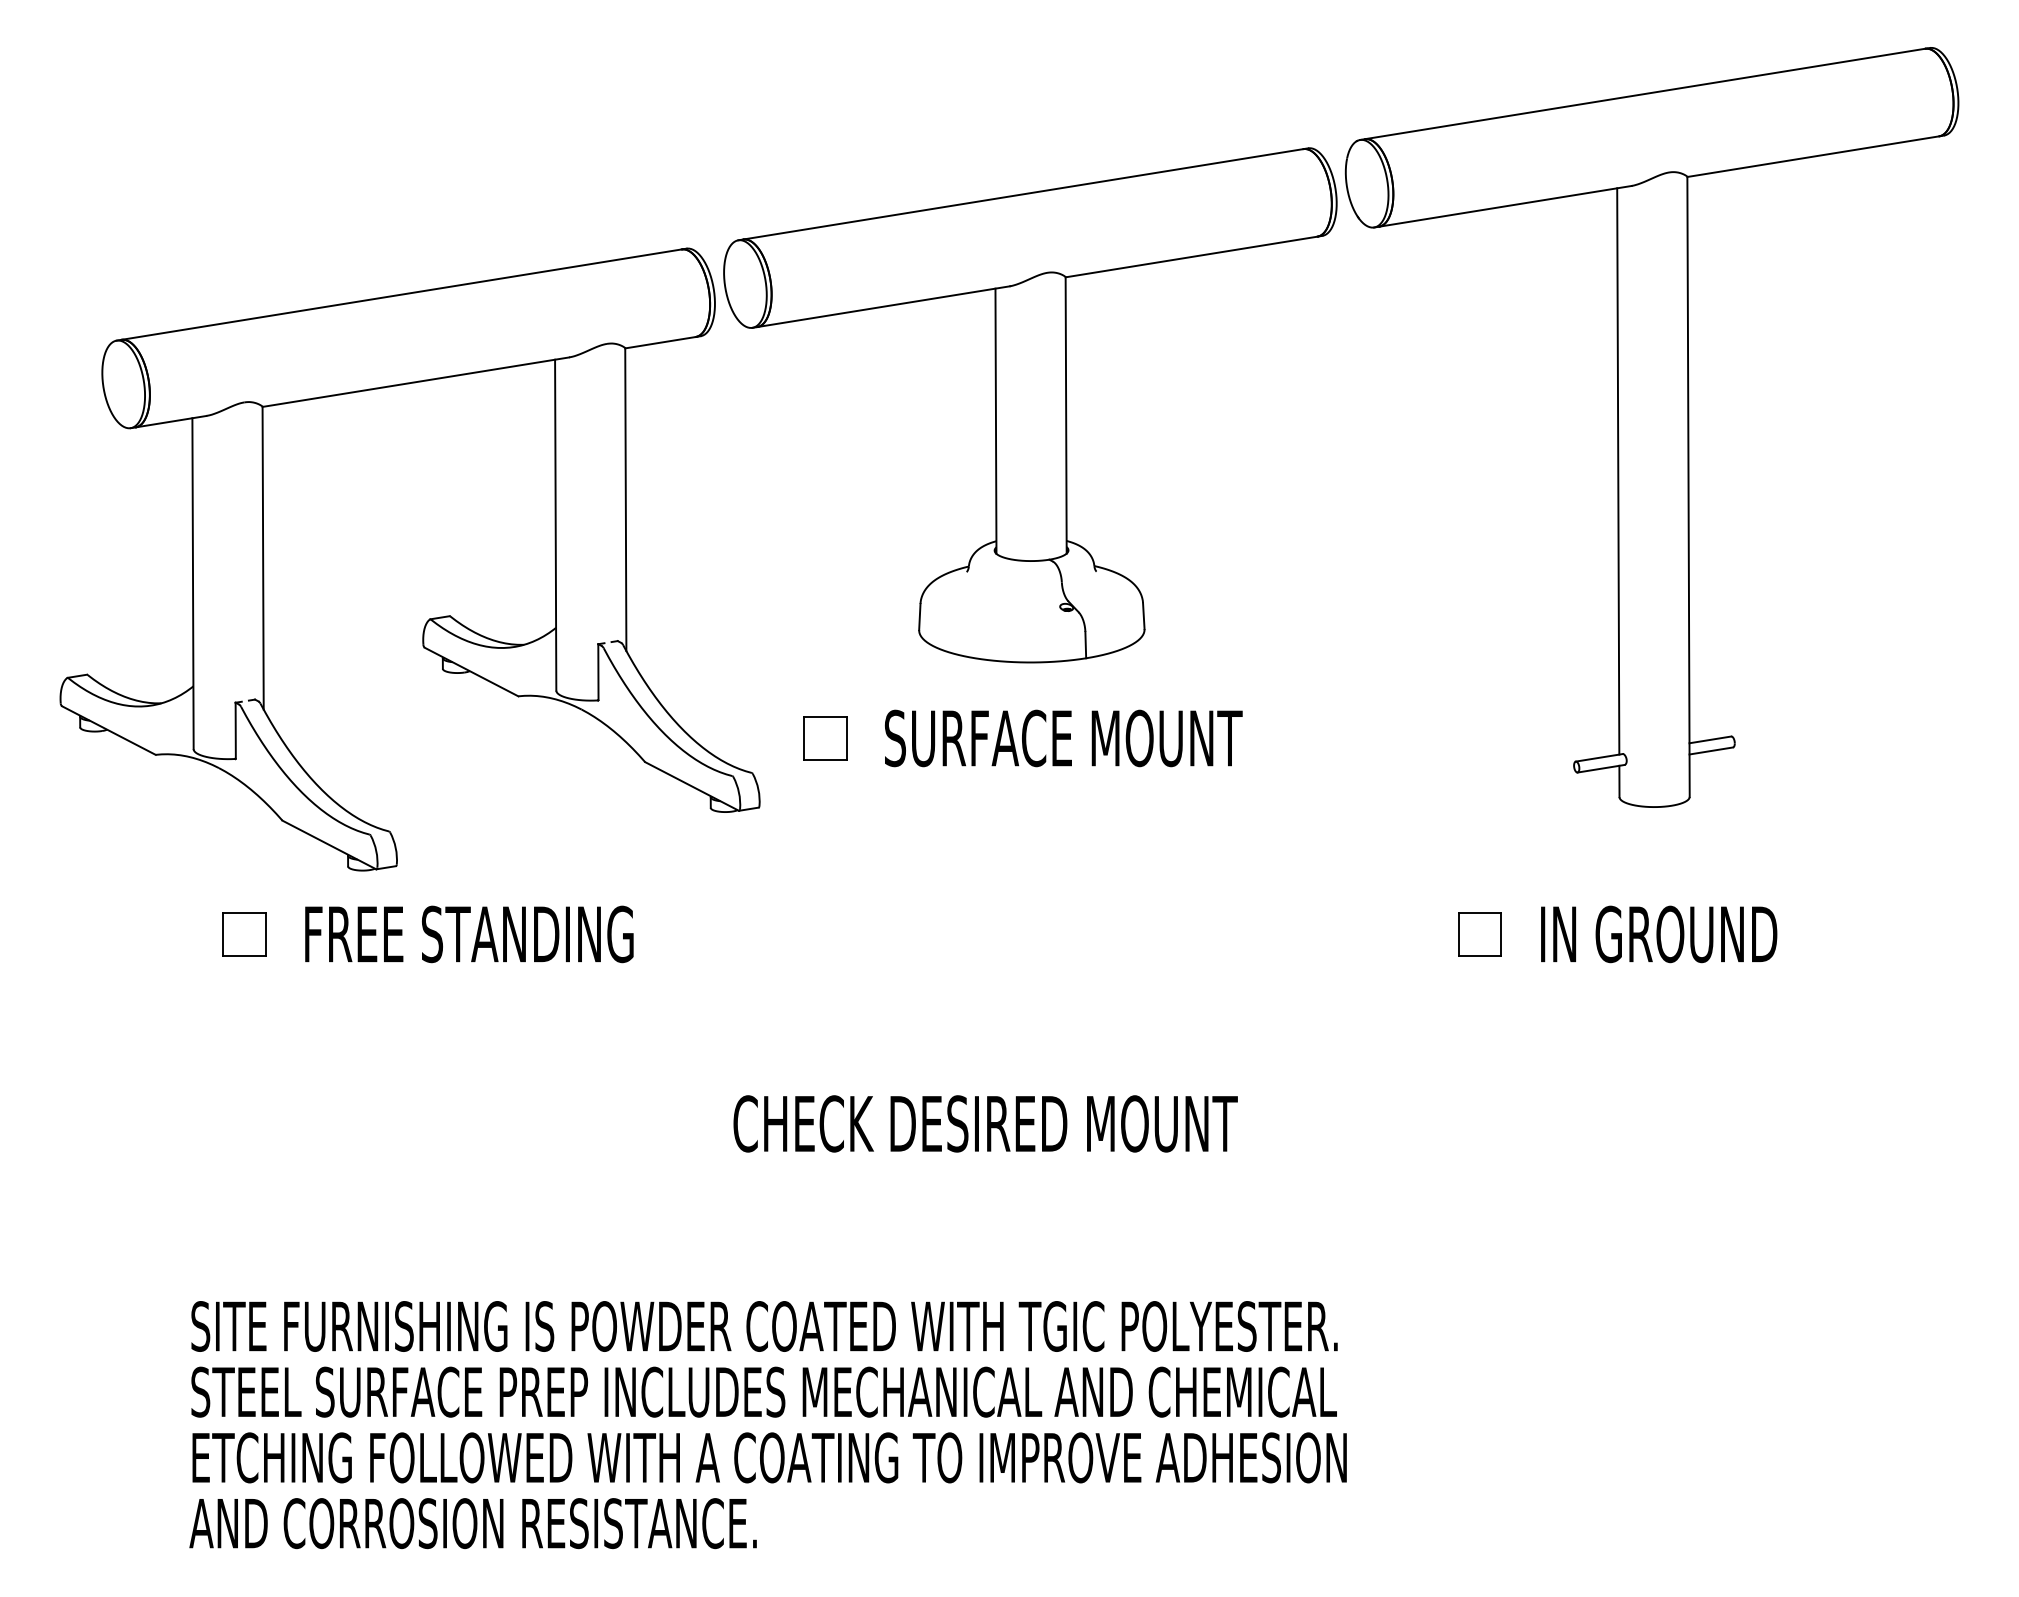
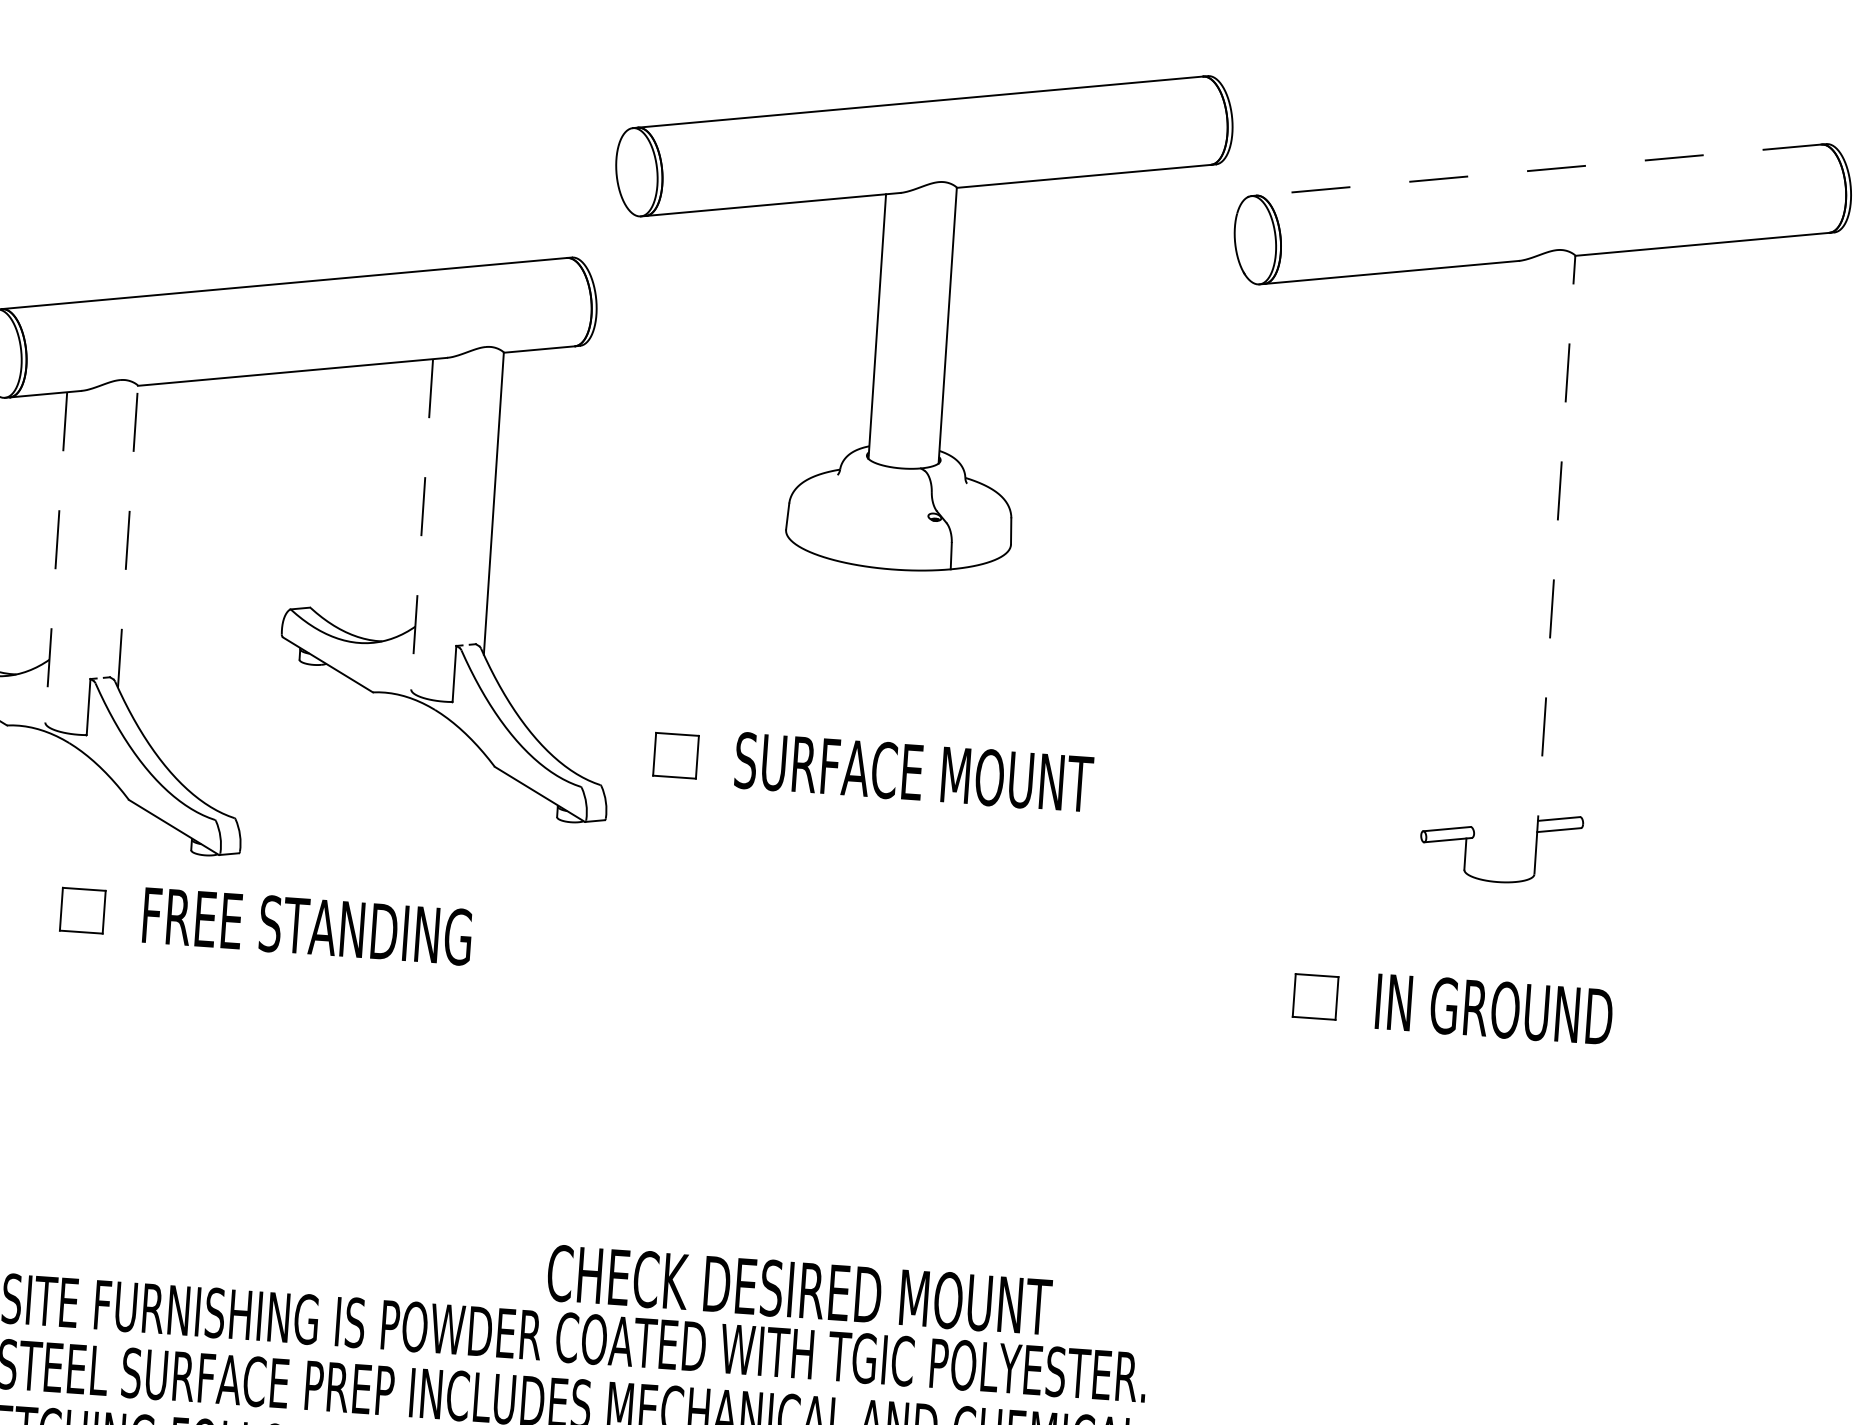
line: (1645, 93) -> (1539, 169), solid -> dashed
part: (1030, 405) -> (912, 313), moved
line: (1618, 471) -> (1486, 544), removed
line: (1688, 486) -> (1554, 564), solid -> dashed
line: (555, 525) -> (421, 524), solid -> dashed
line: (263, 557) -> (128, 536), solid -> dashed
line: (193, 584) -> (56, 558), solid -> dashed
text: (985, 1123) -> (799, 1289), moved

